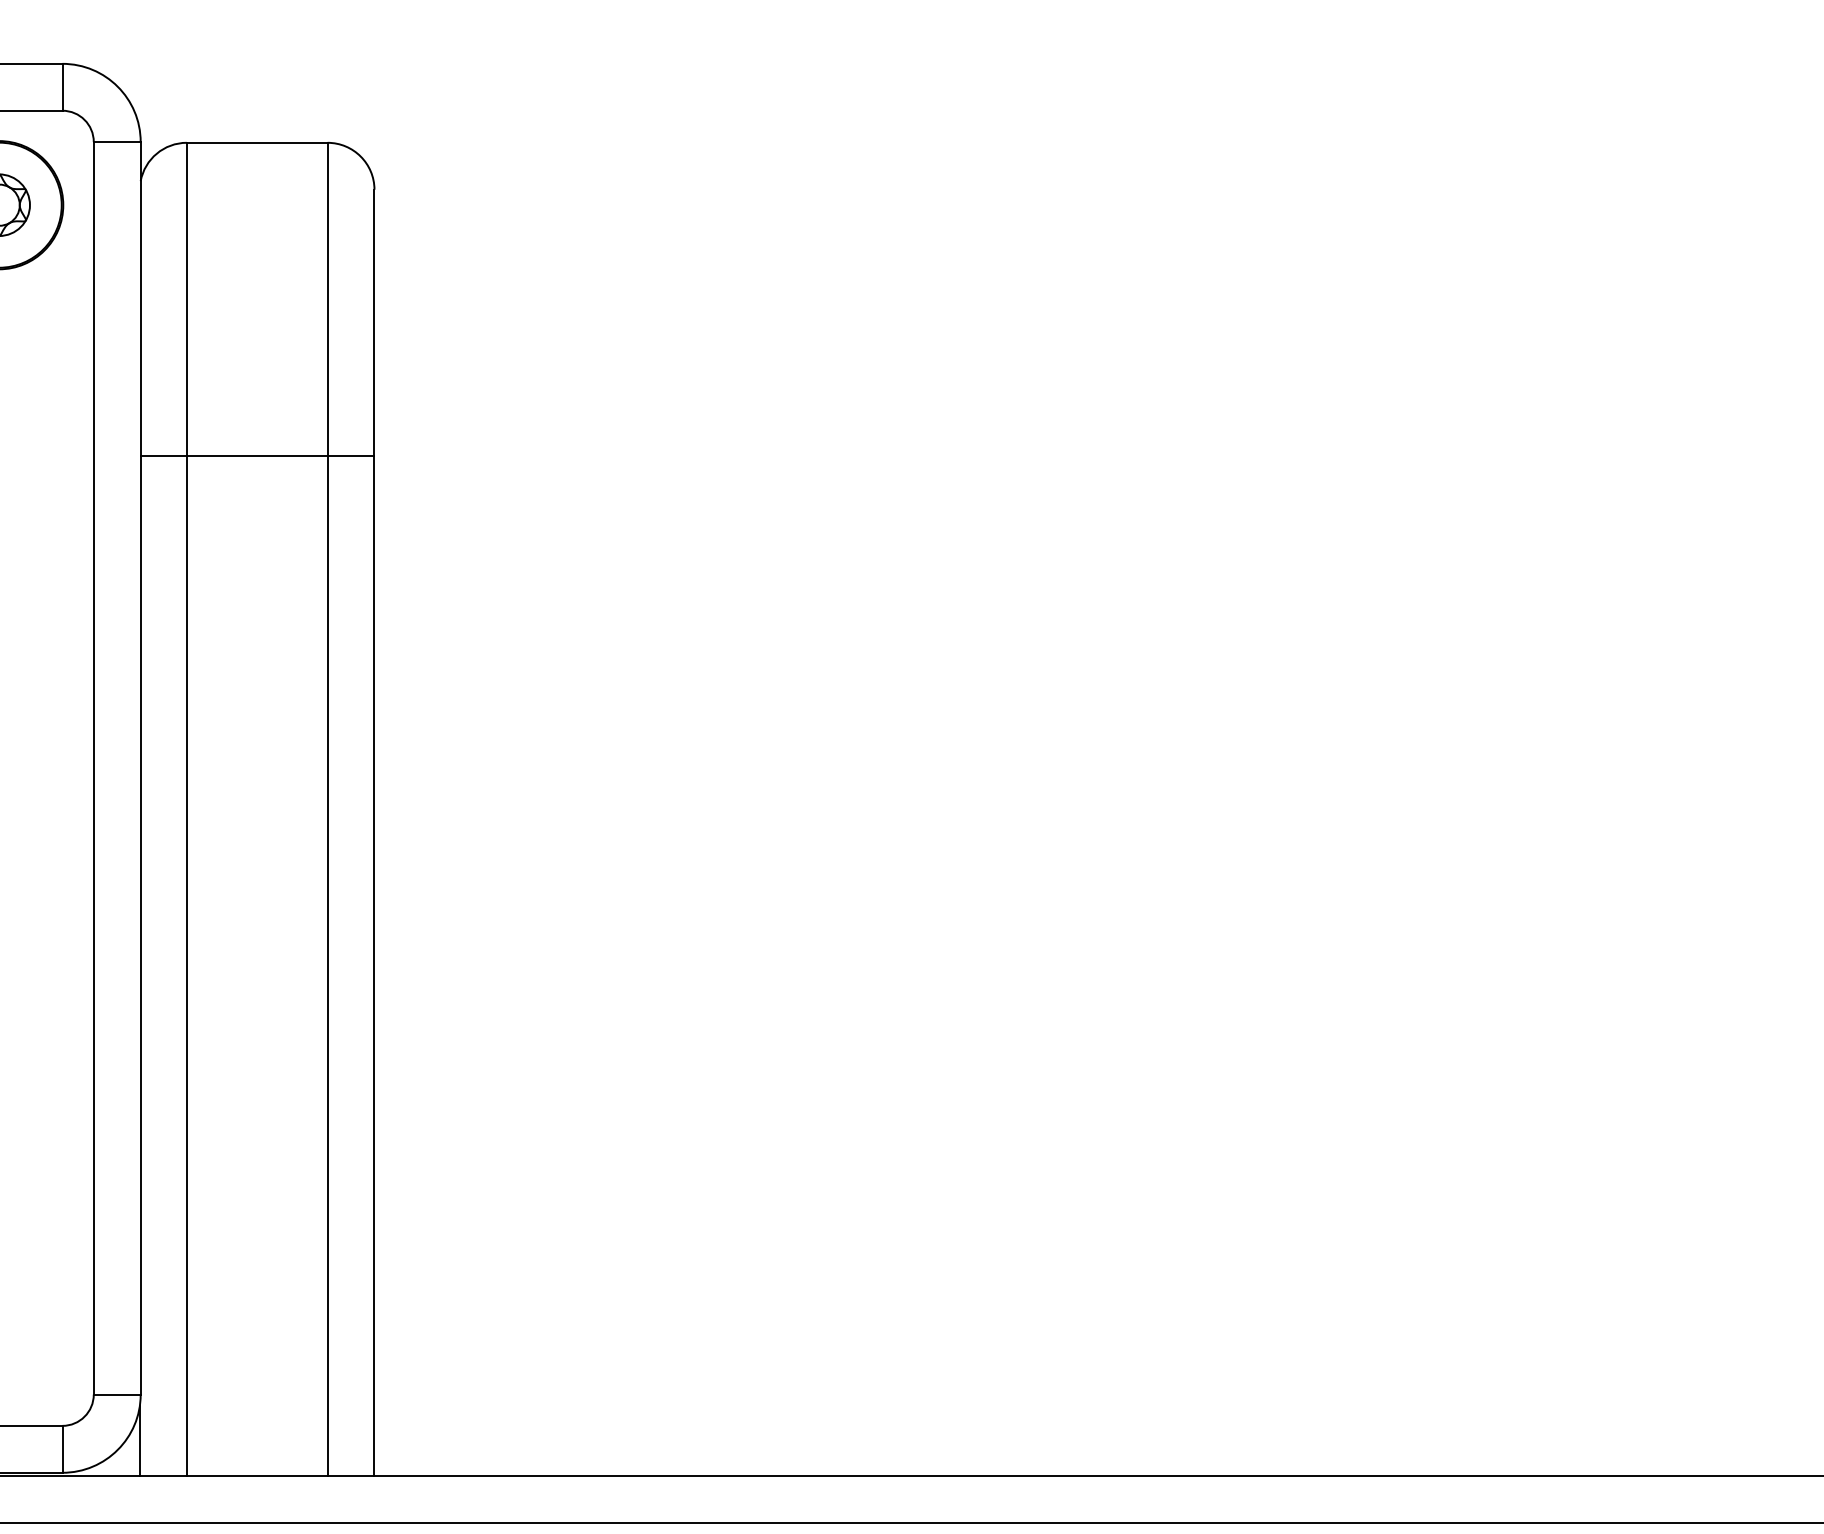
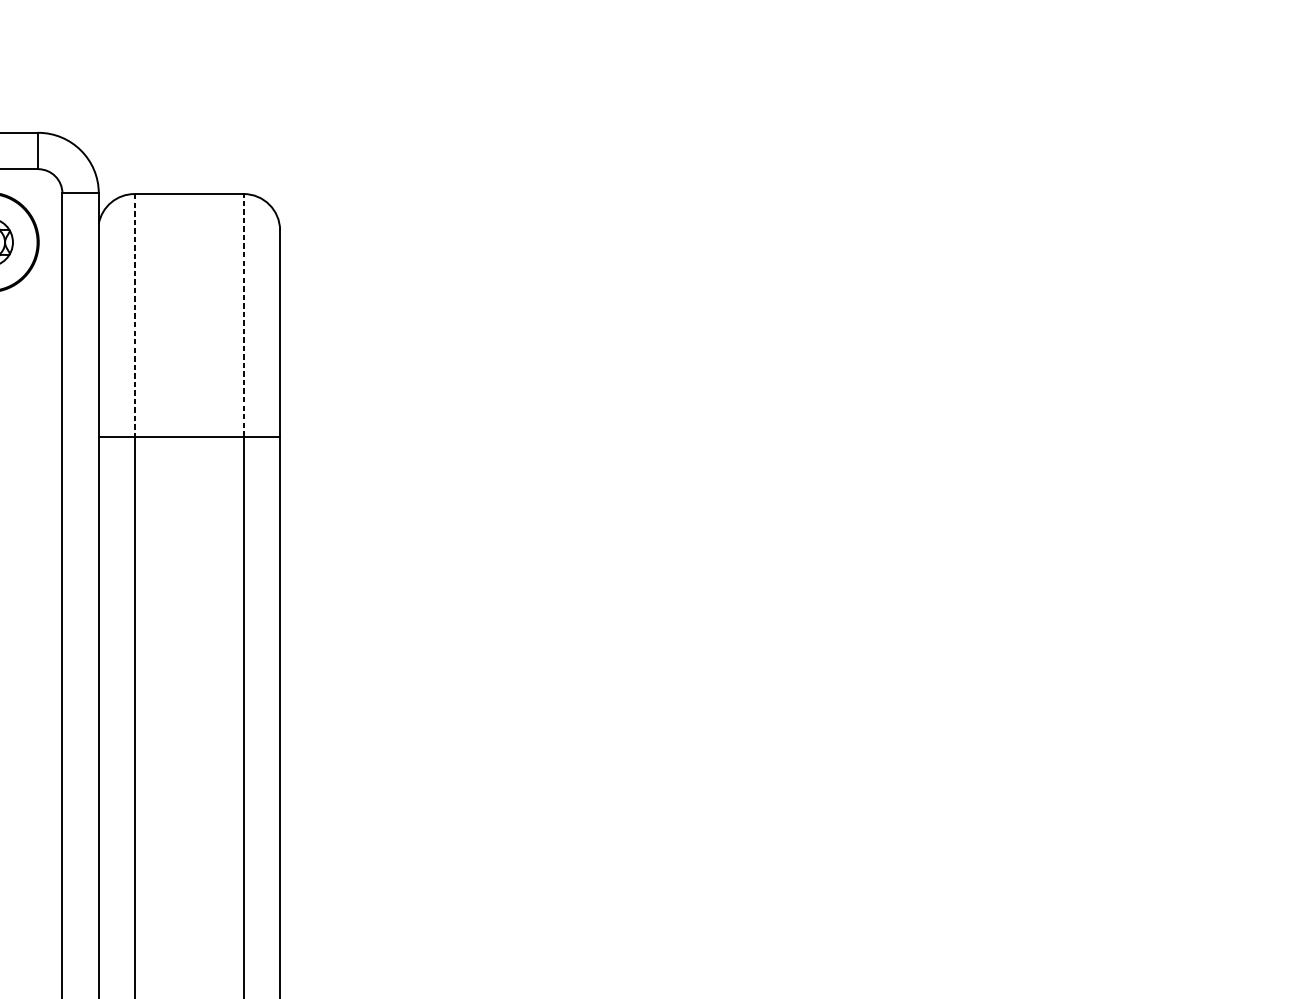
line: (327, 298) -> (243, 314), solid -> dashed
line: (186, 299) -> (134, 315), solid -> dashed

